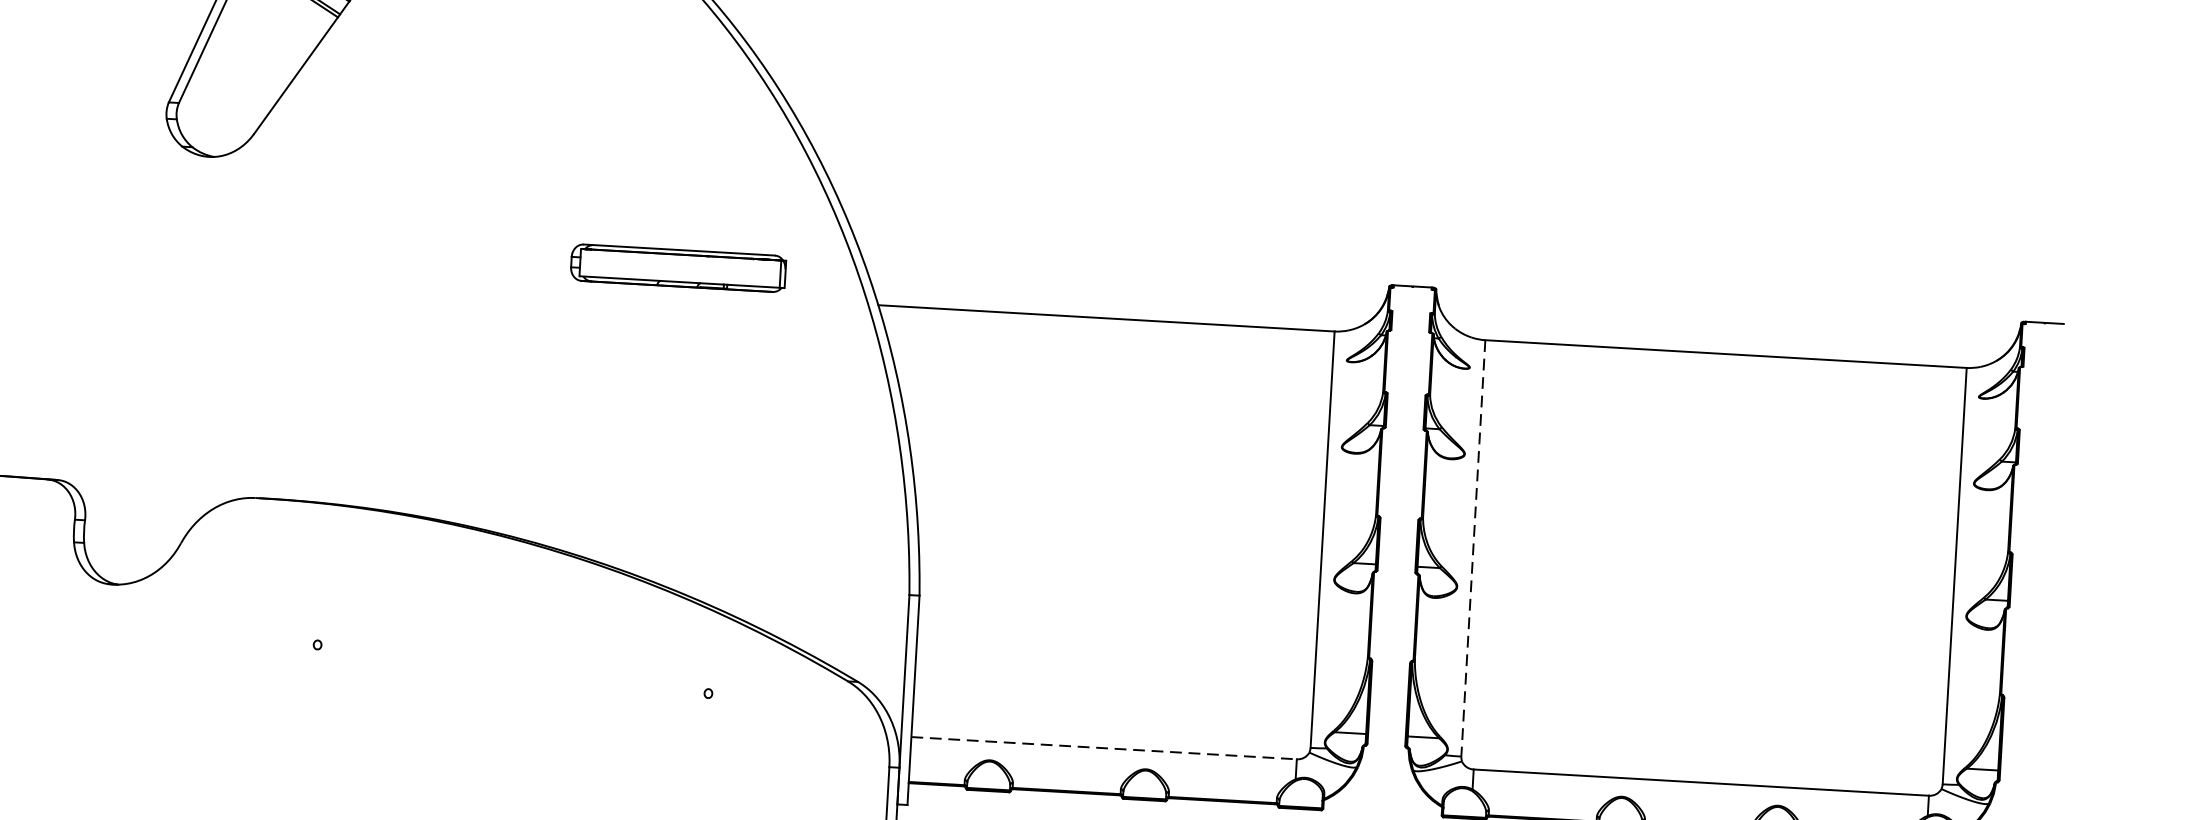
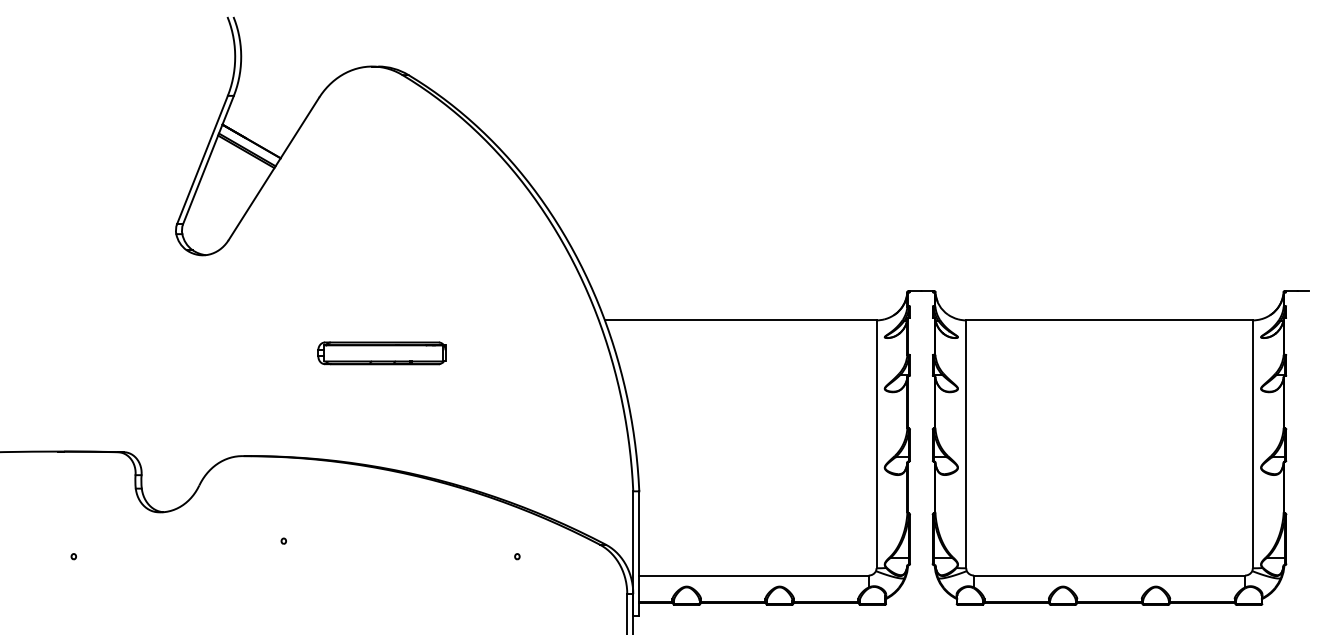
part: (677, 268) -> (381, 353), moved
line: (1473, 548) -> (966, 444), dashed -> solid
line: (1104, 748) -> (754, 575), dashed -> solid

